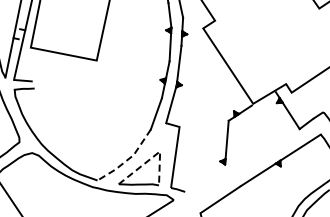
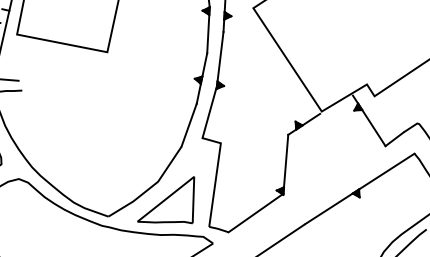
line: (153, 157) -> (185, 185), dashed -> solid
line: (127, 159) -> (149, 187), dashed -> solid
line: (205, 177) -> (256, 212), added

